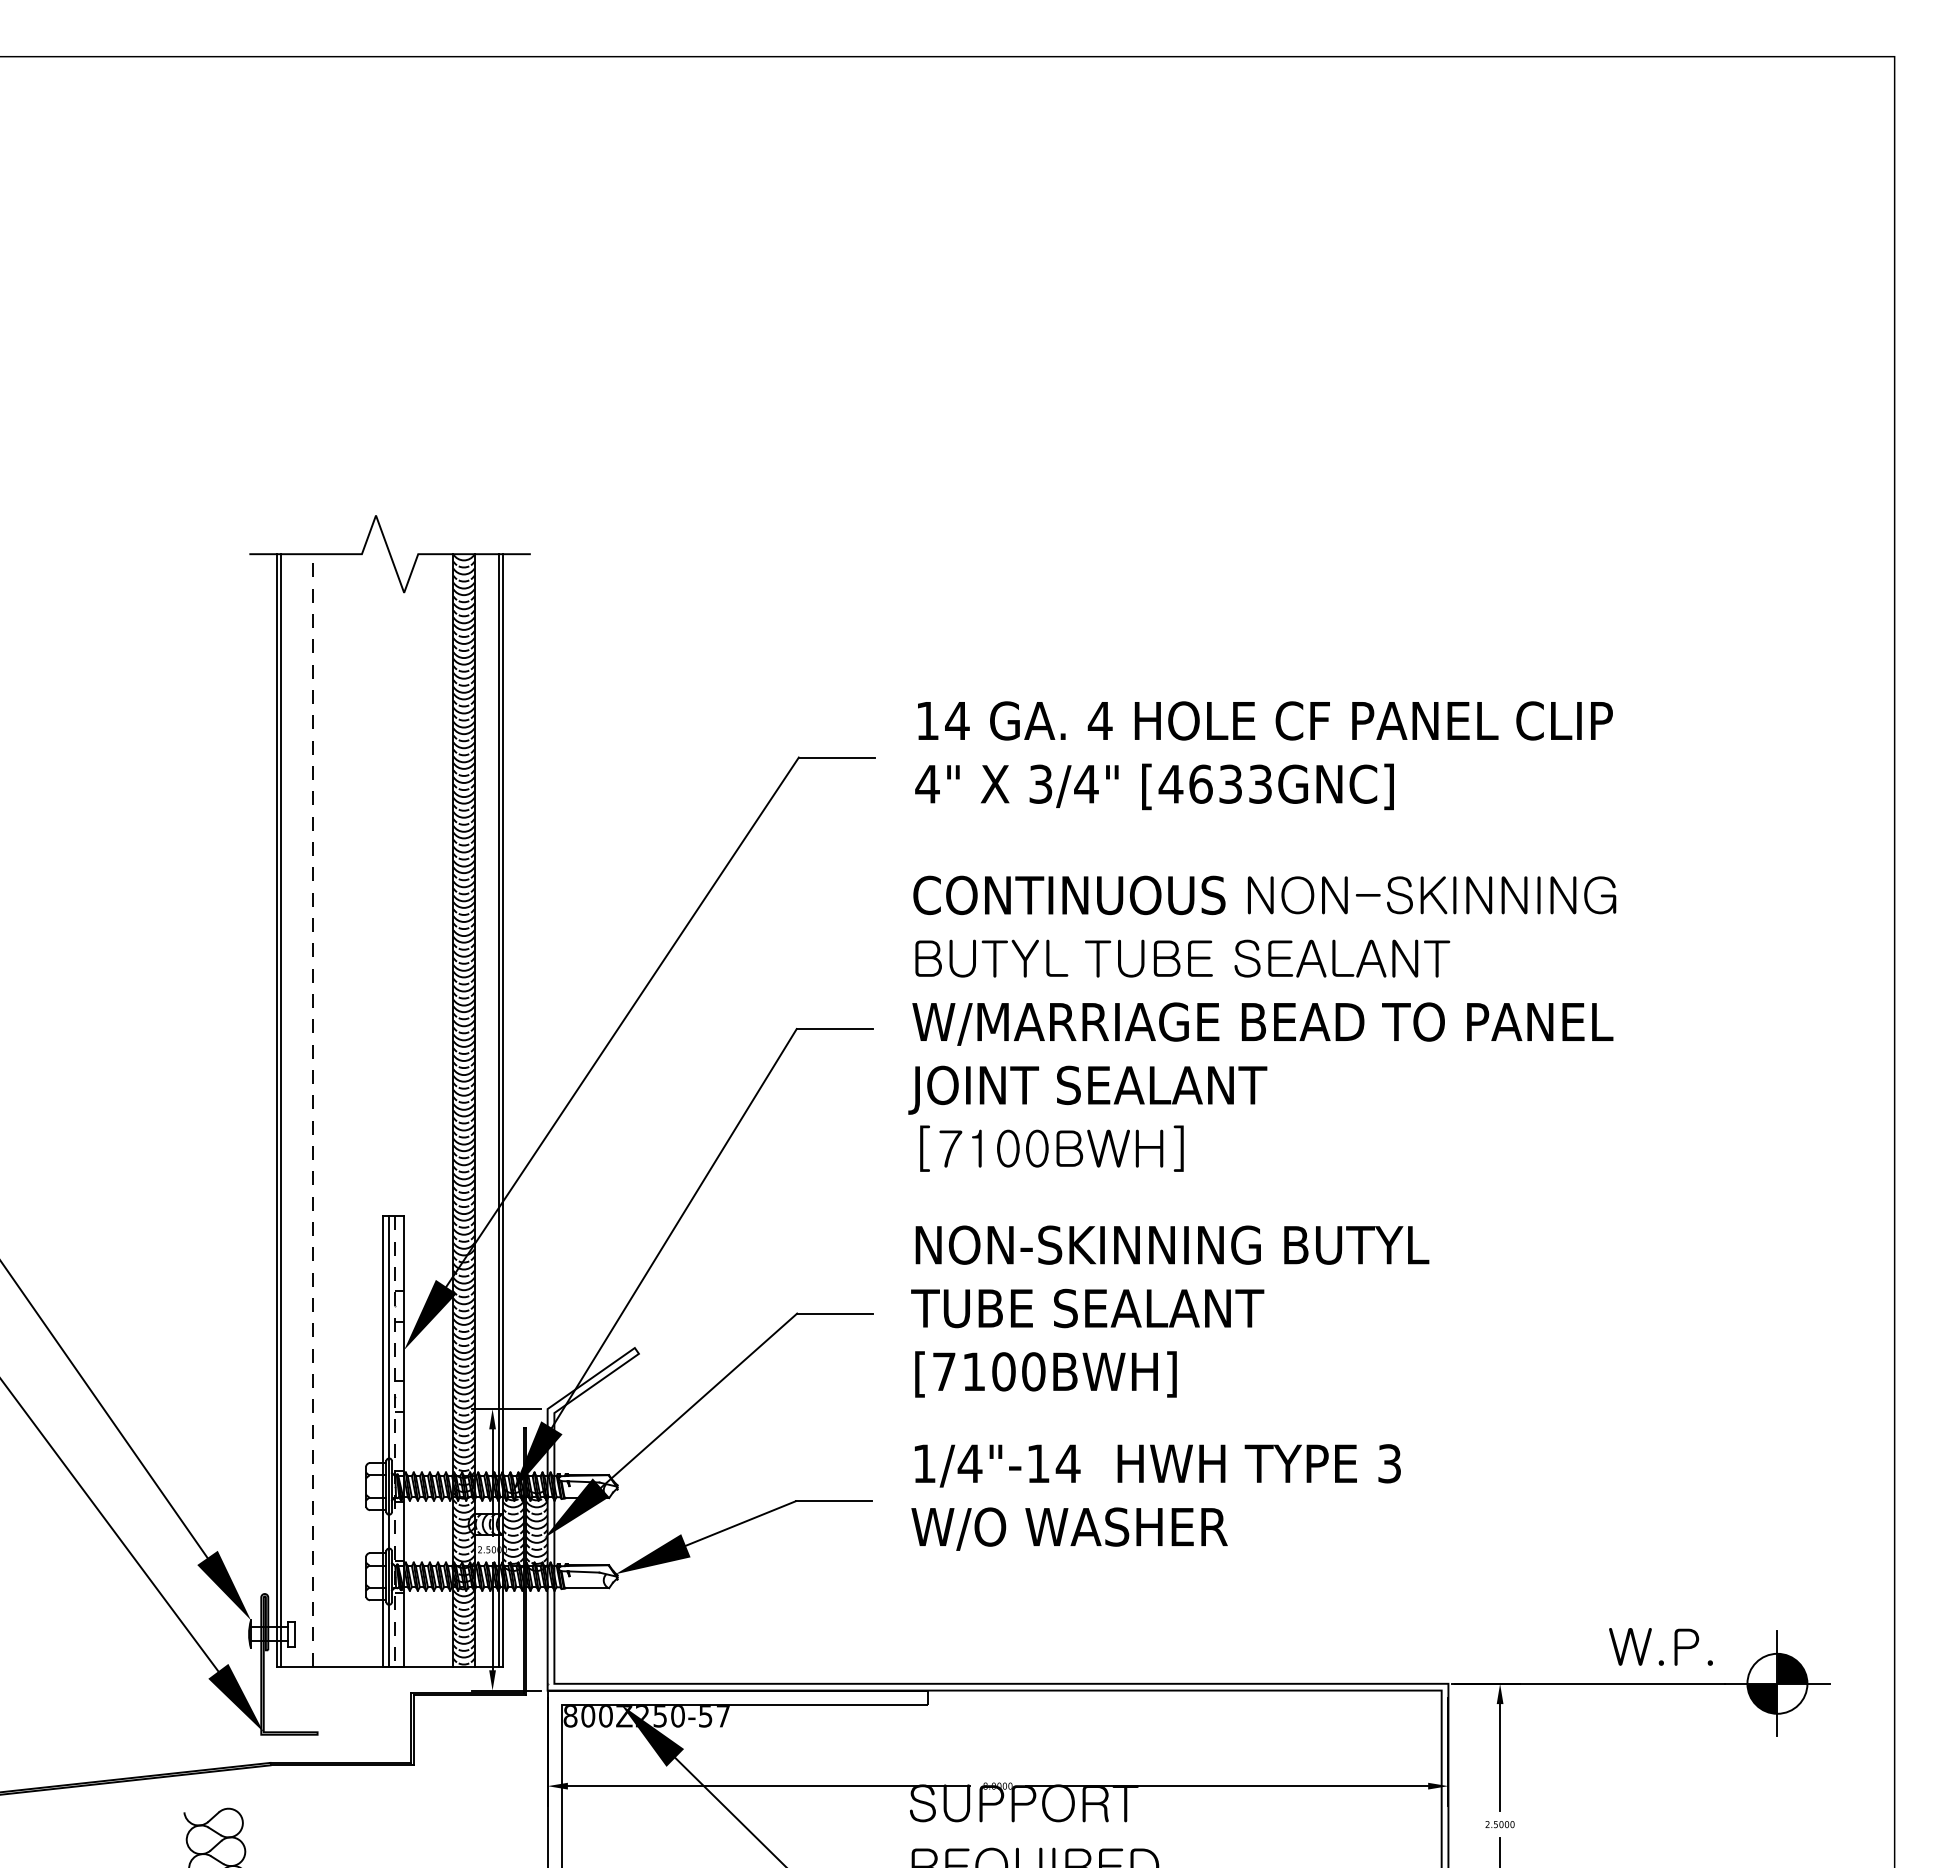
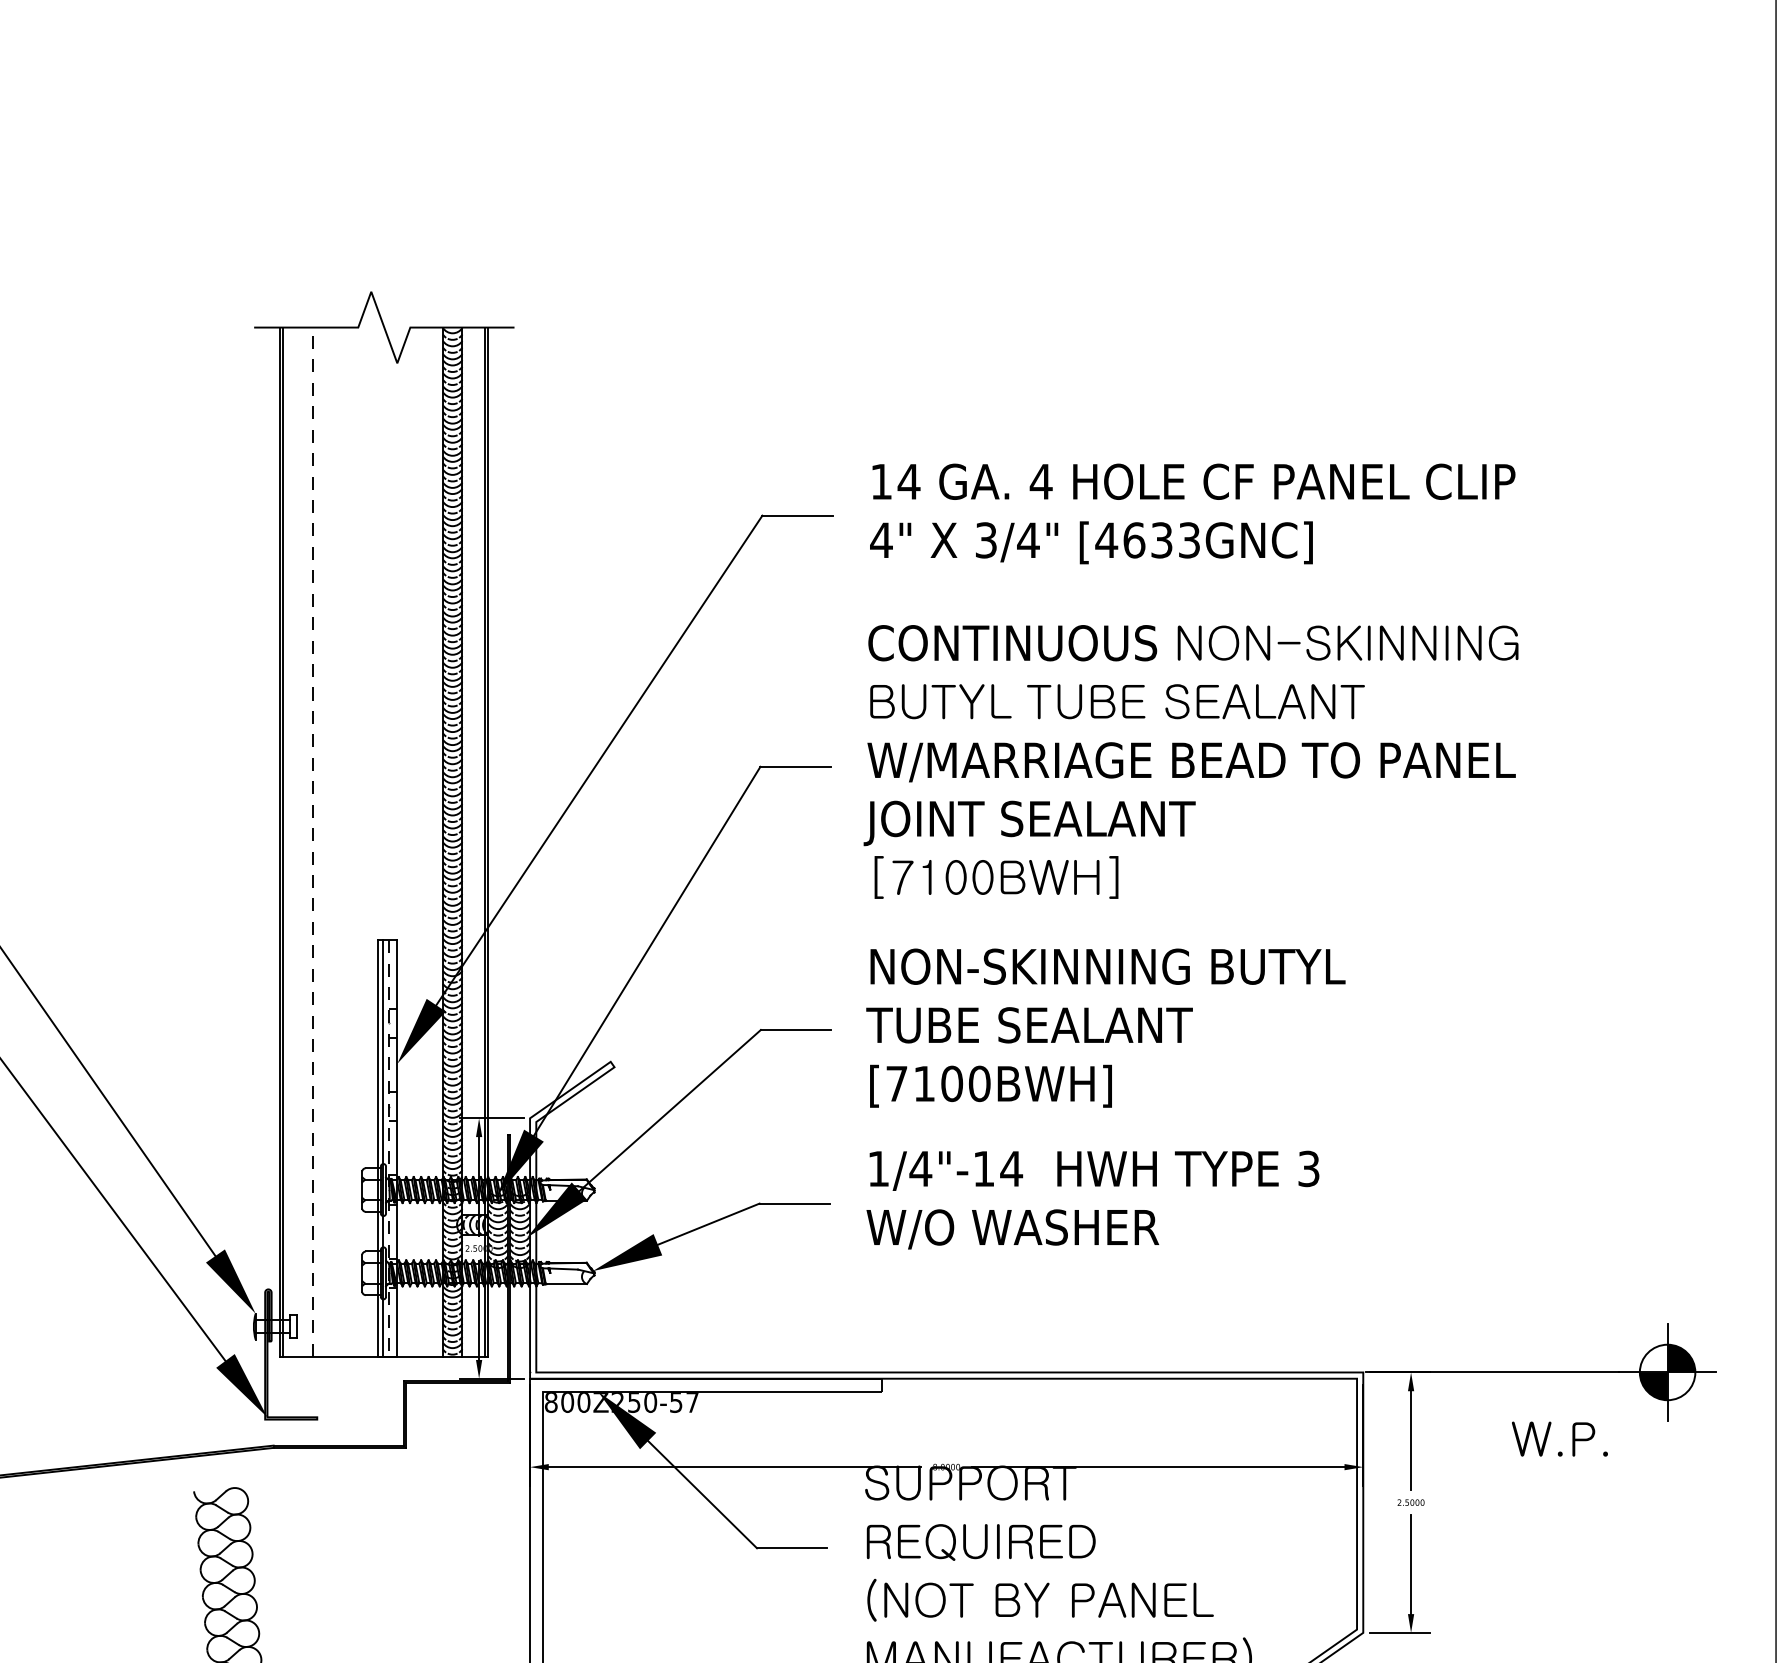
text: (1660, 1646) -> (1559, 1438), moved

